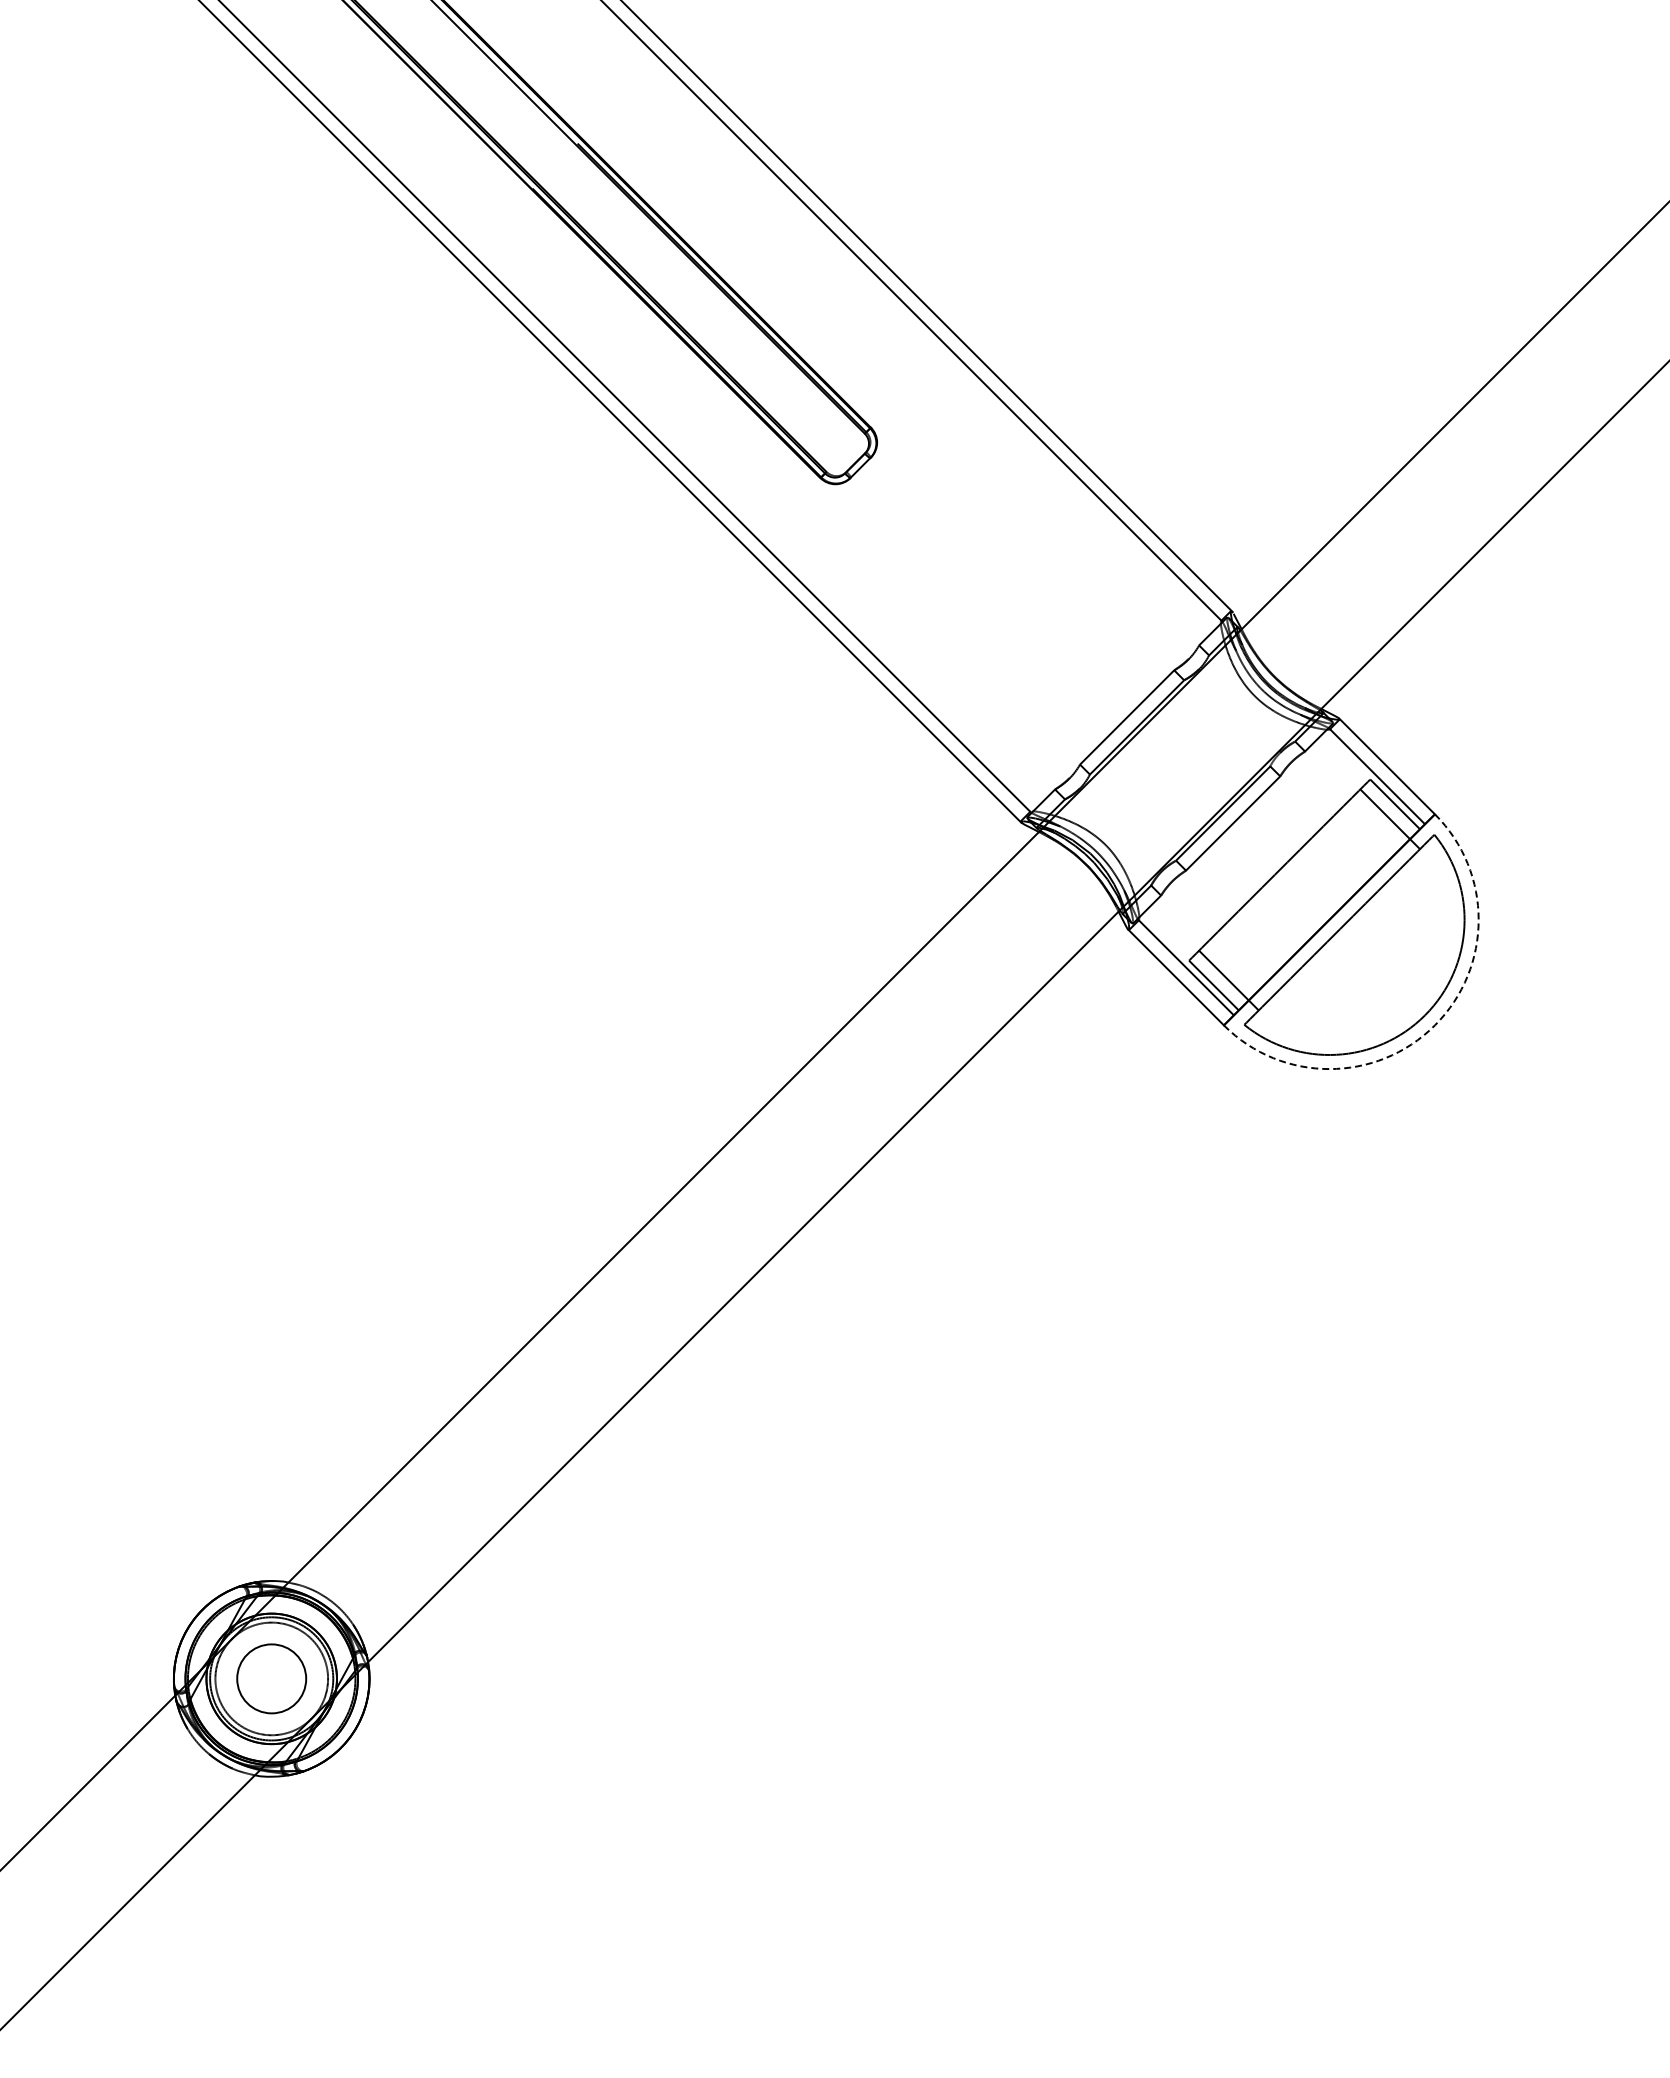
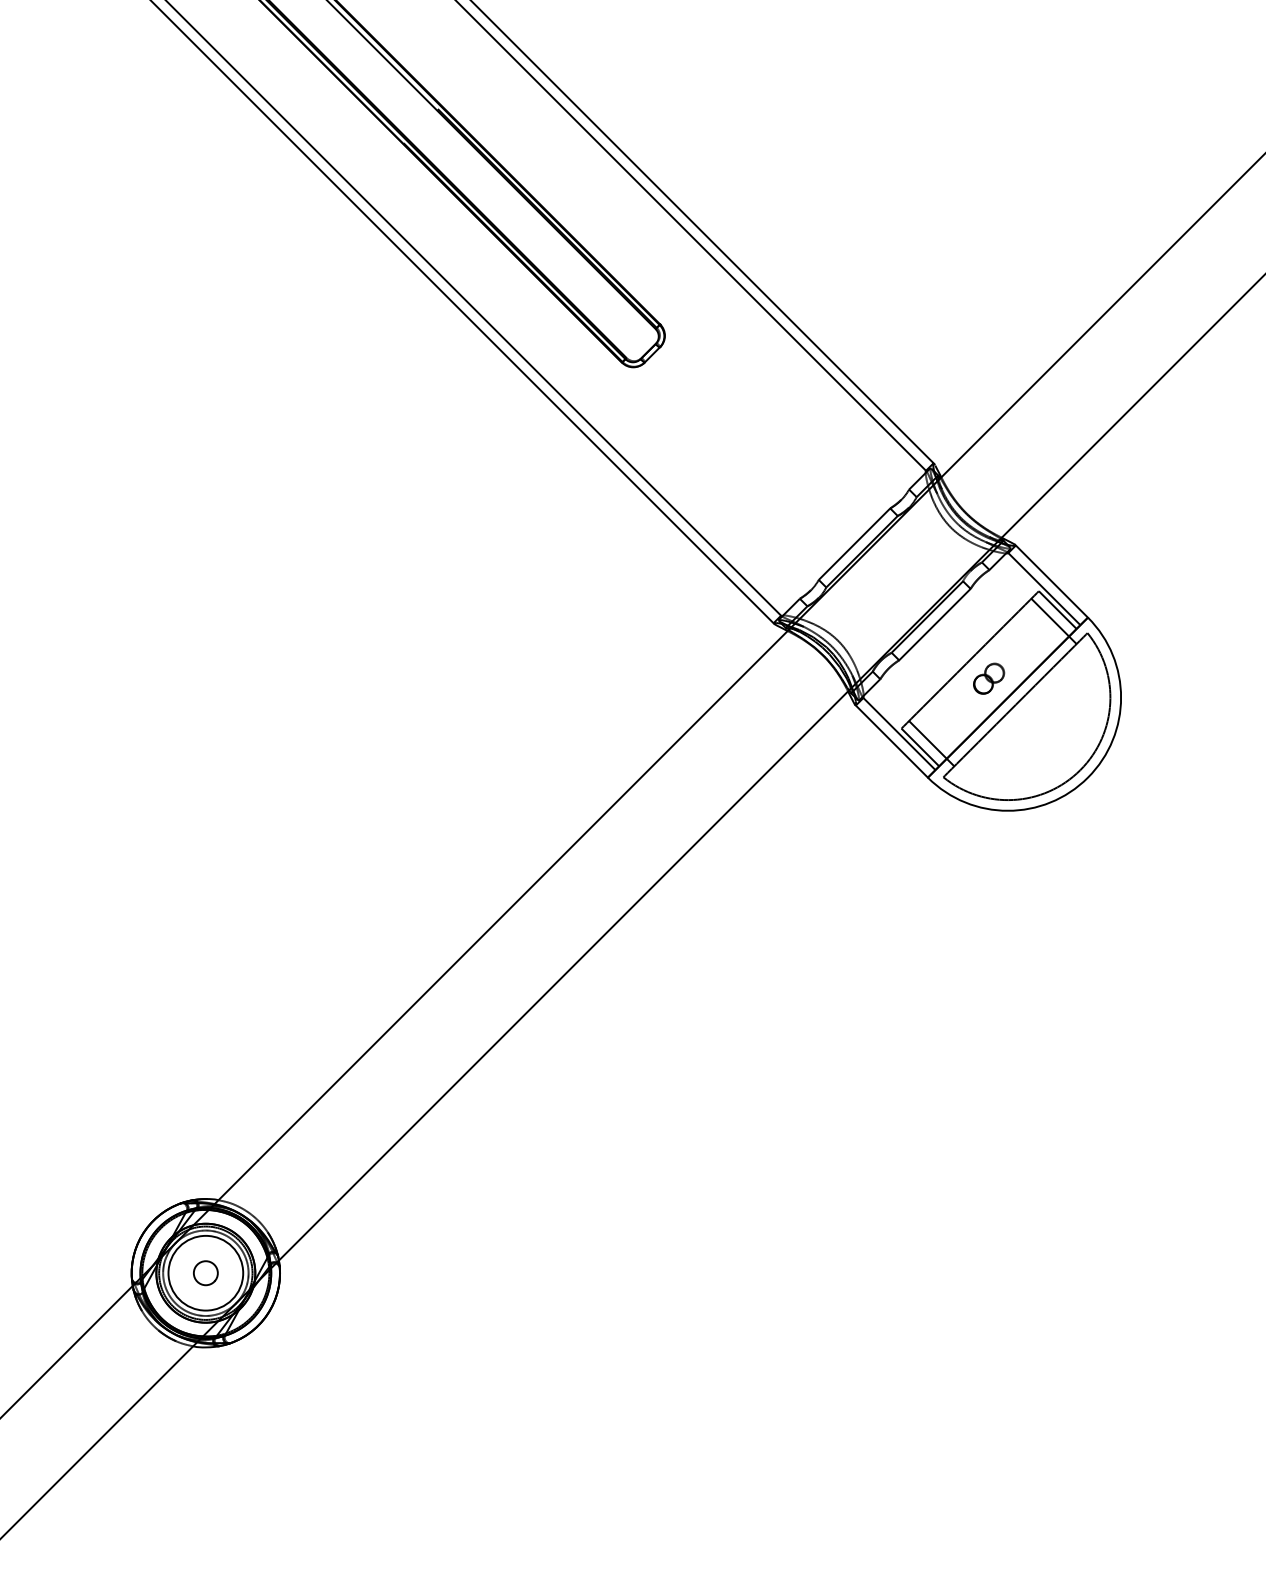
part: (1304, 894) -> (989, 678), added
arc: (1434, 1025) -> (1087, 777), dashed -> solid
circle: (271, 1678) -> (205, 1272), added
circle: (271, 1678) -> (205, 1272), size x1.43

